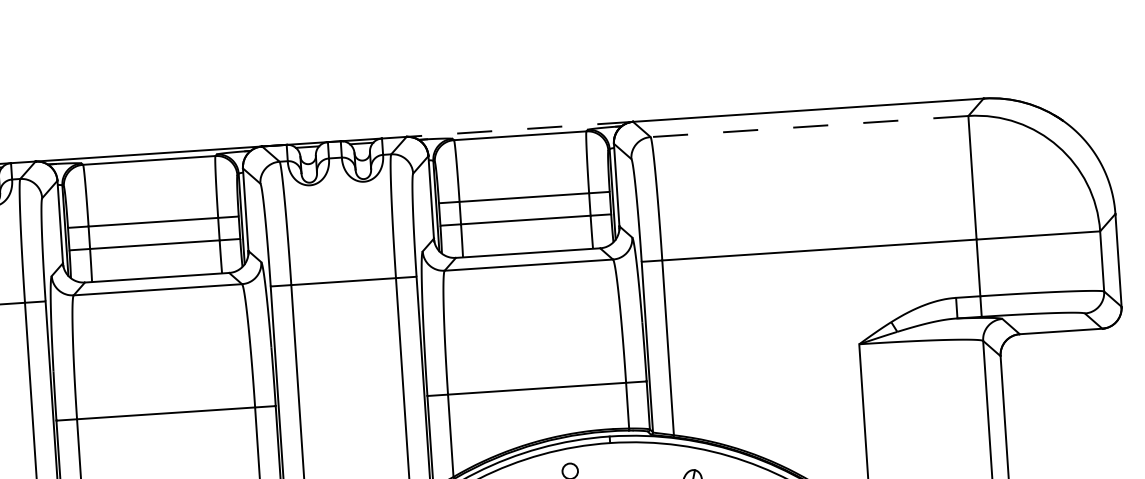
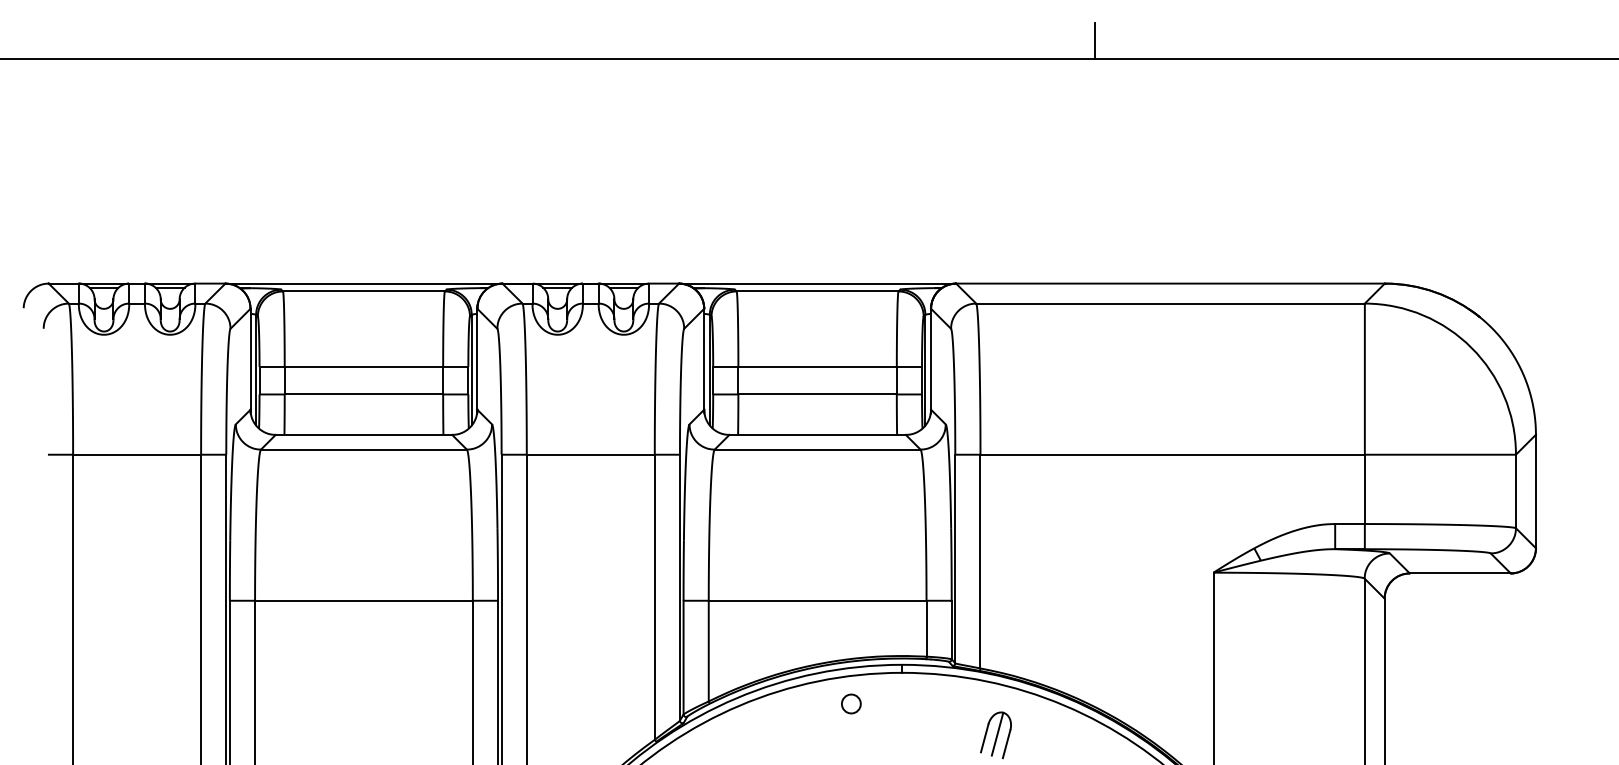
line: (809, 126) -> (1170, 303), dashed -> solid
line: (519, 129) -> (817, 283), dashed -> solid

